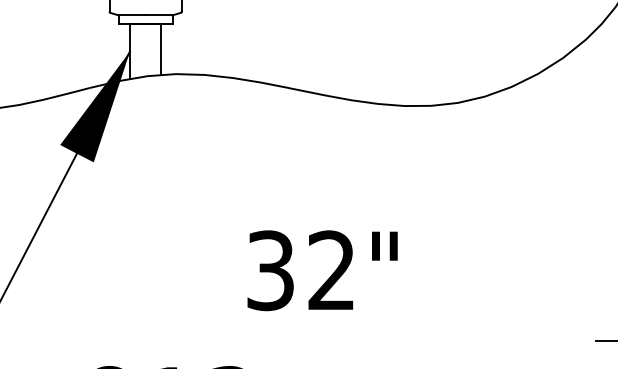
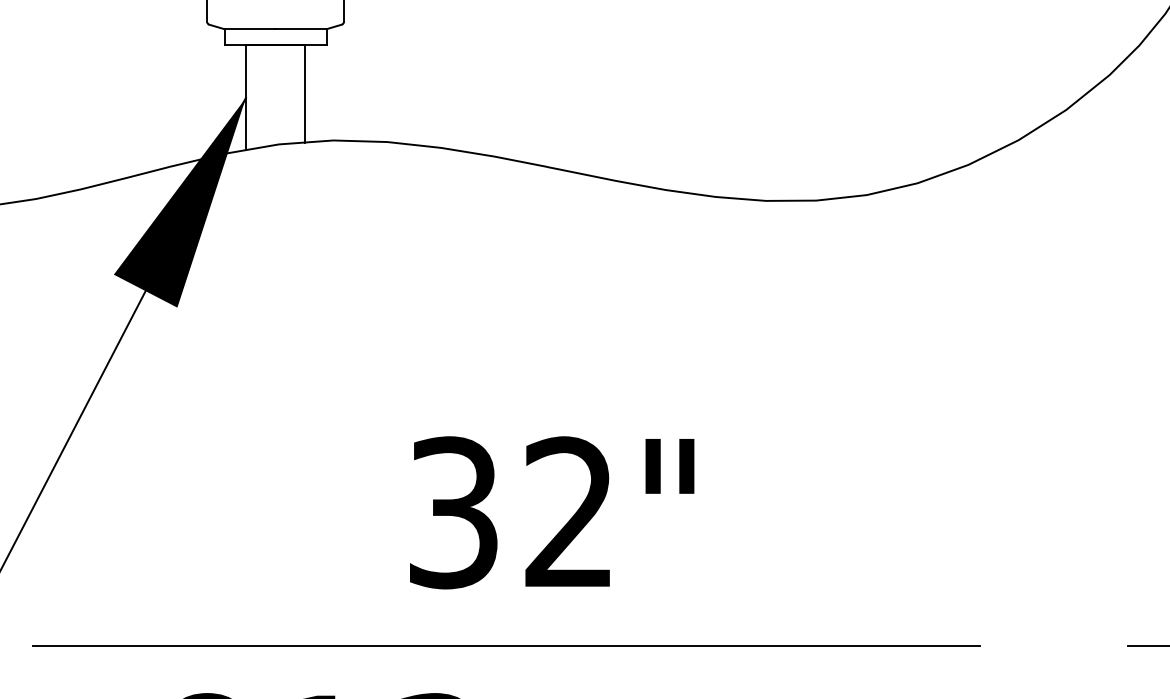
text: (322, 270) -> (551, 512), moved
line: (267, 341) -> (506, 646), added

